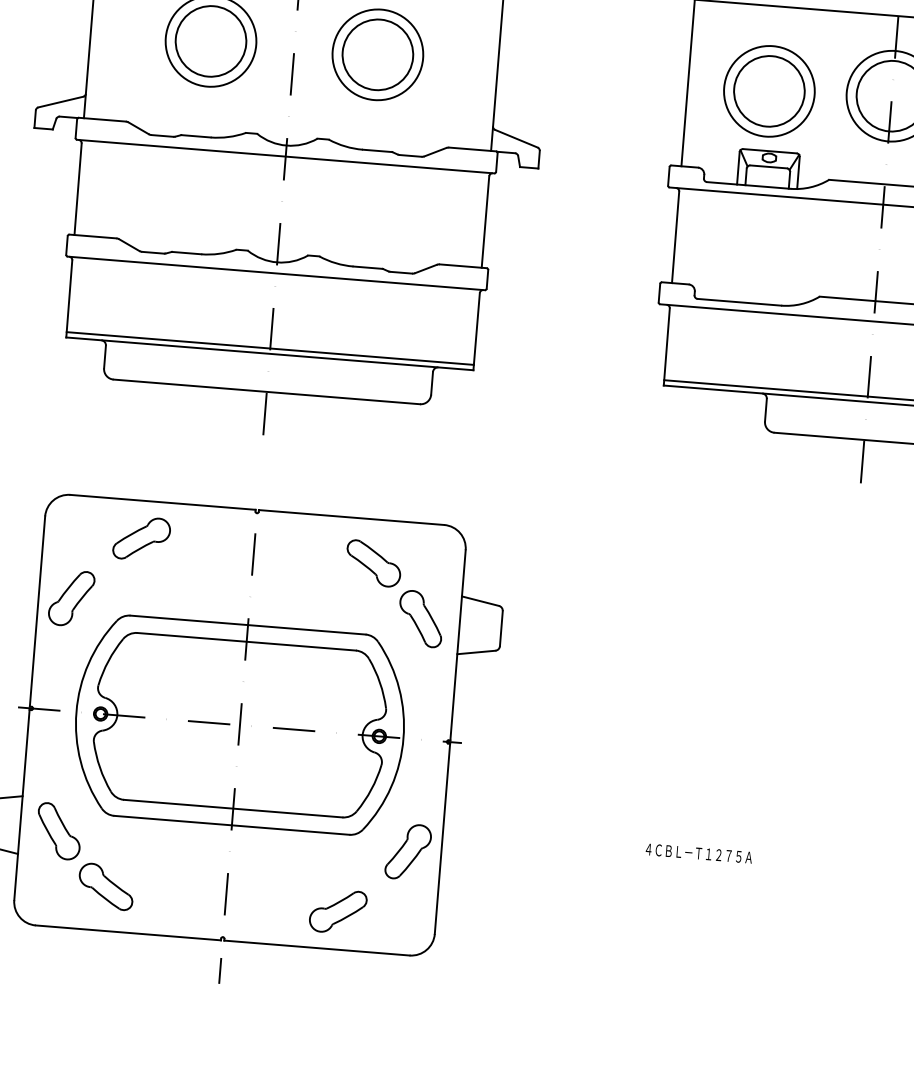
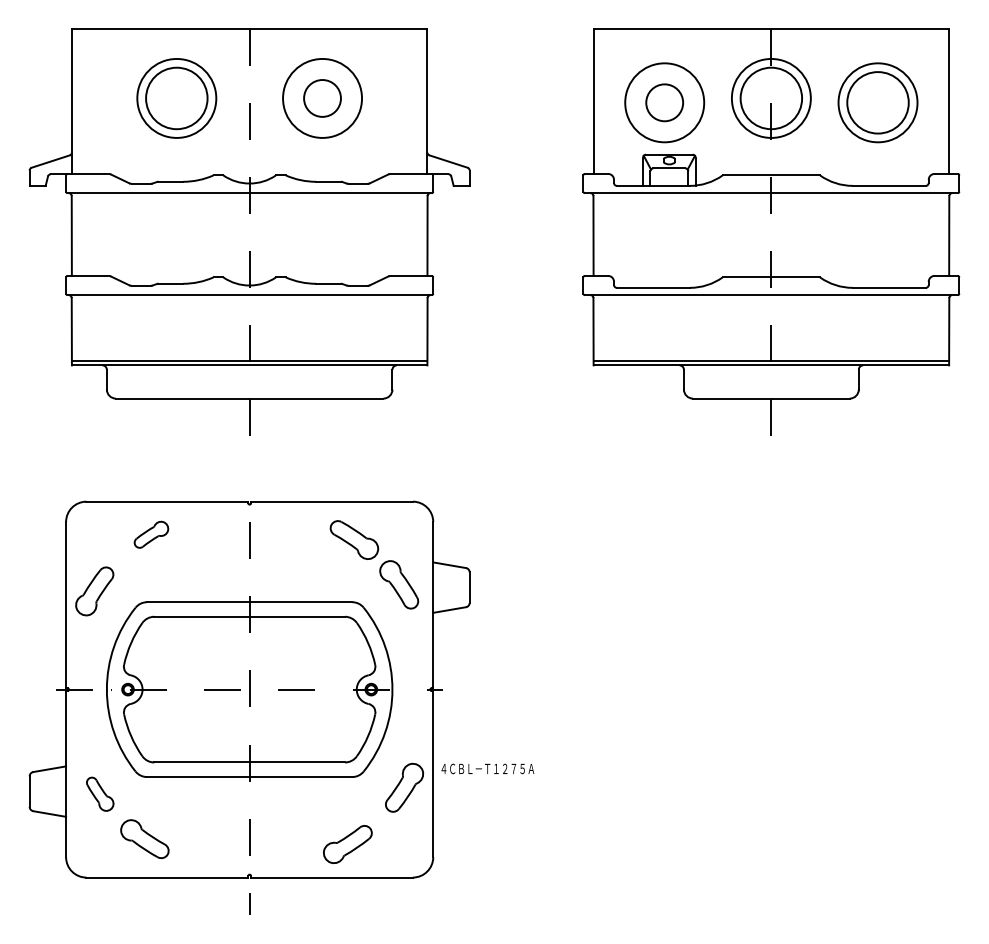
circle: (377, 54) -> (322, 98), size x0.6
circle: (769, 90) -> (664, 102), size x0.6
part: (141, 538) -> (151, 534), size x0.7
part: (59, 830) -> (100, 793), size x0.7
text: (698, 853) -> (487, 768), moved

